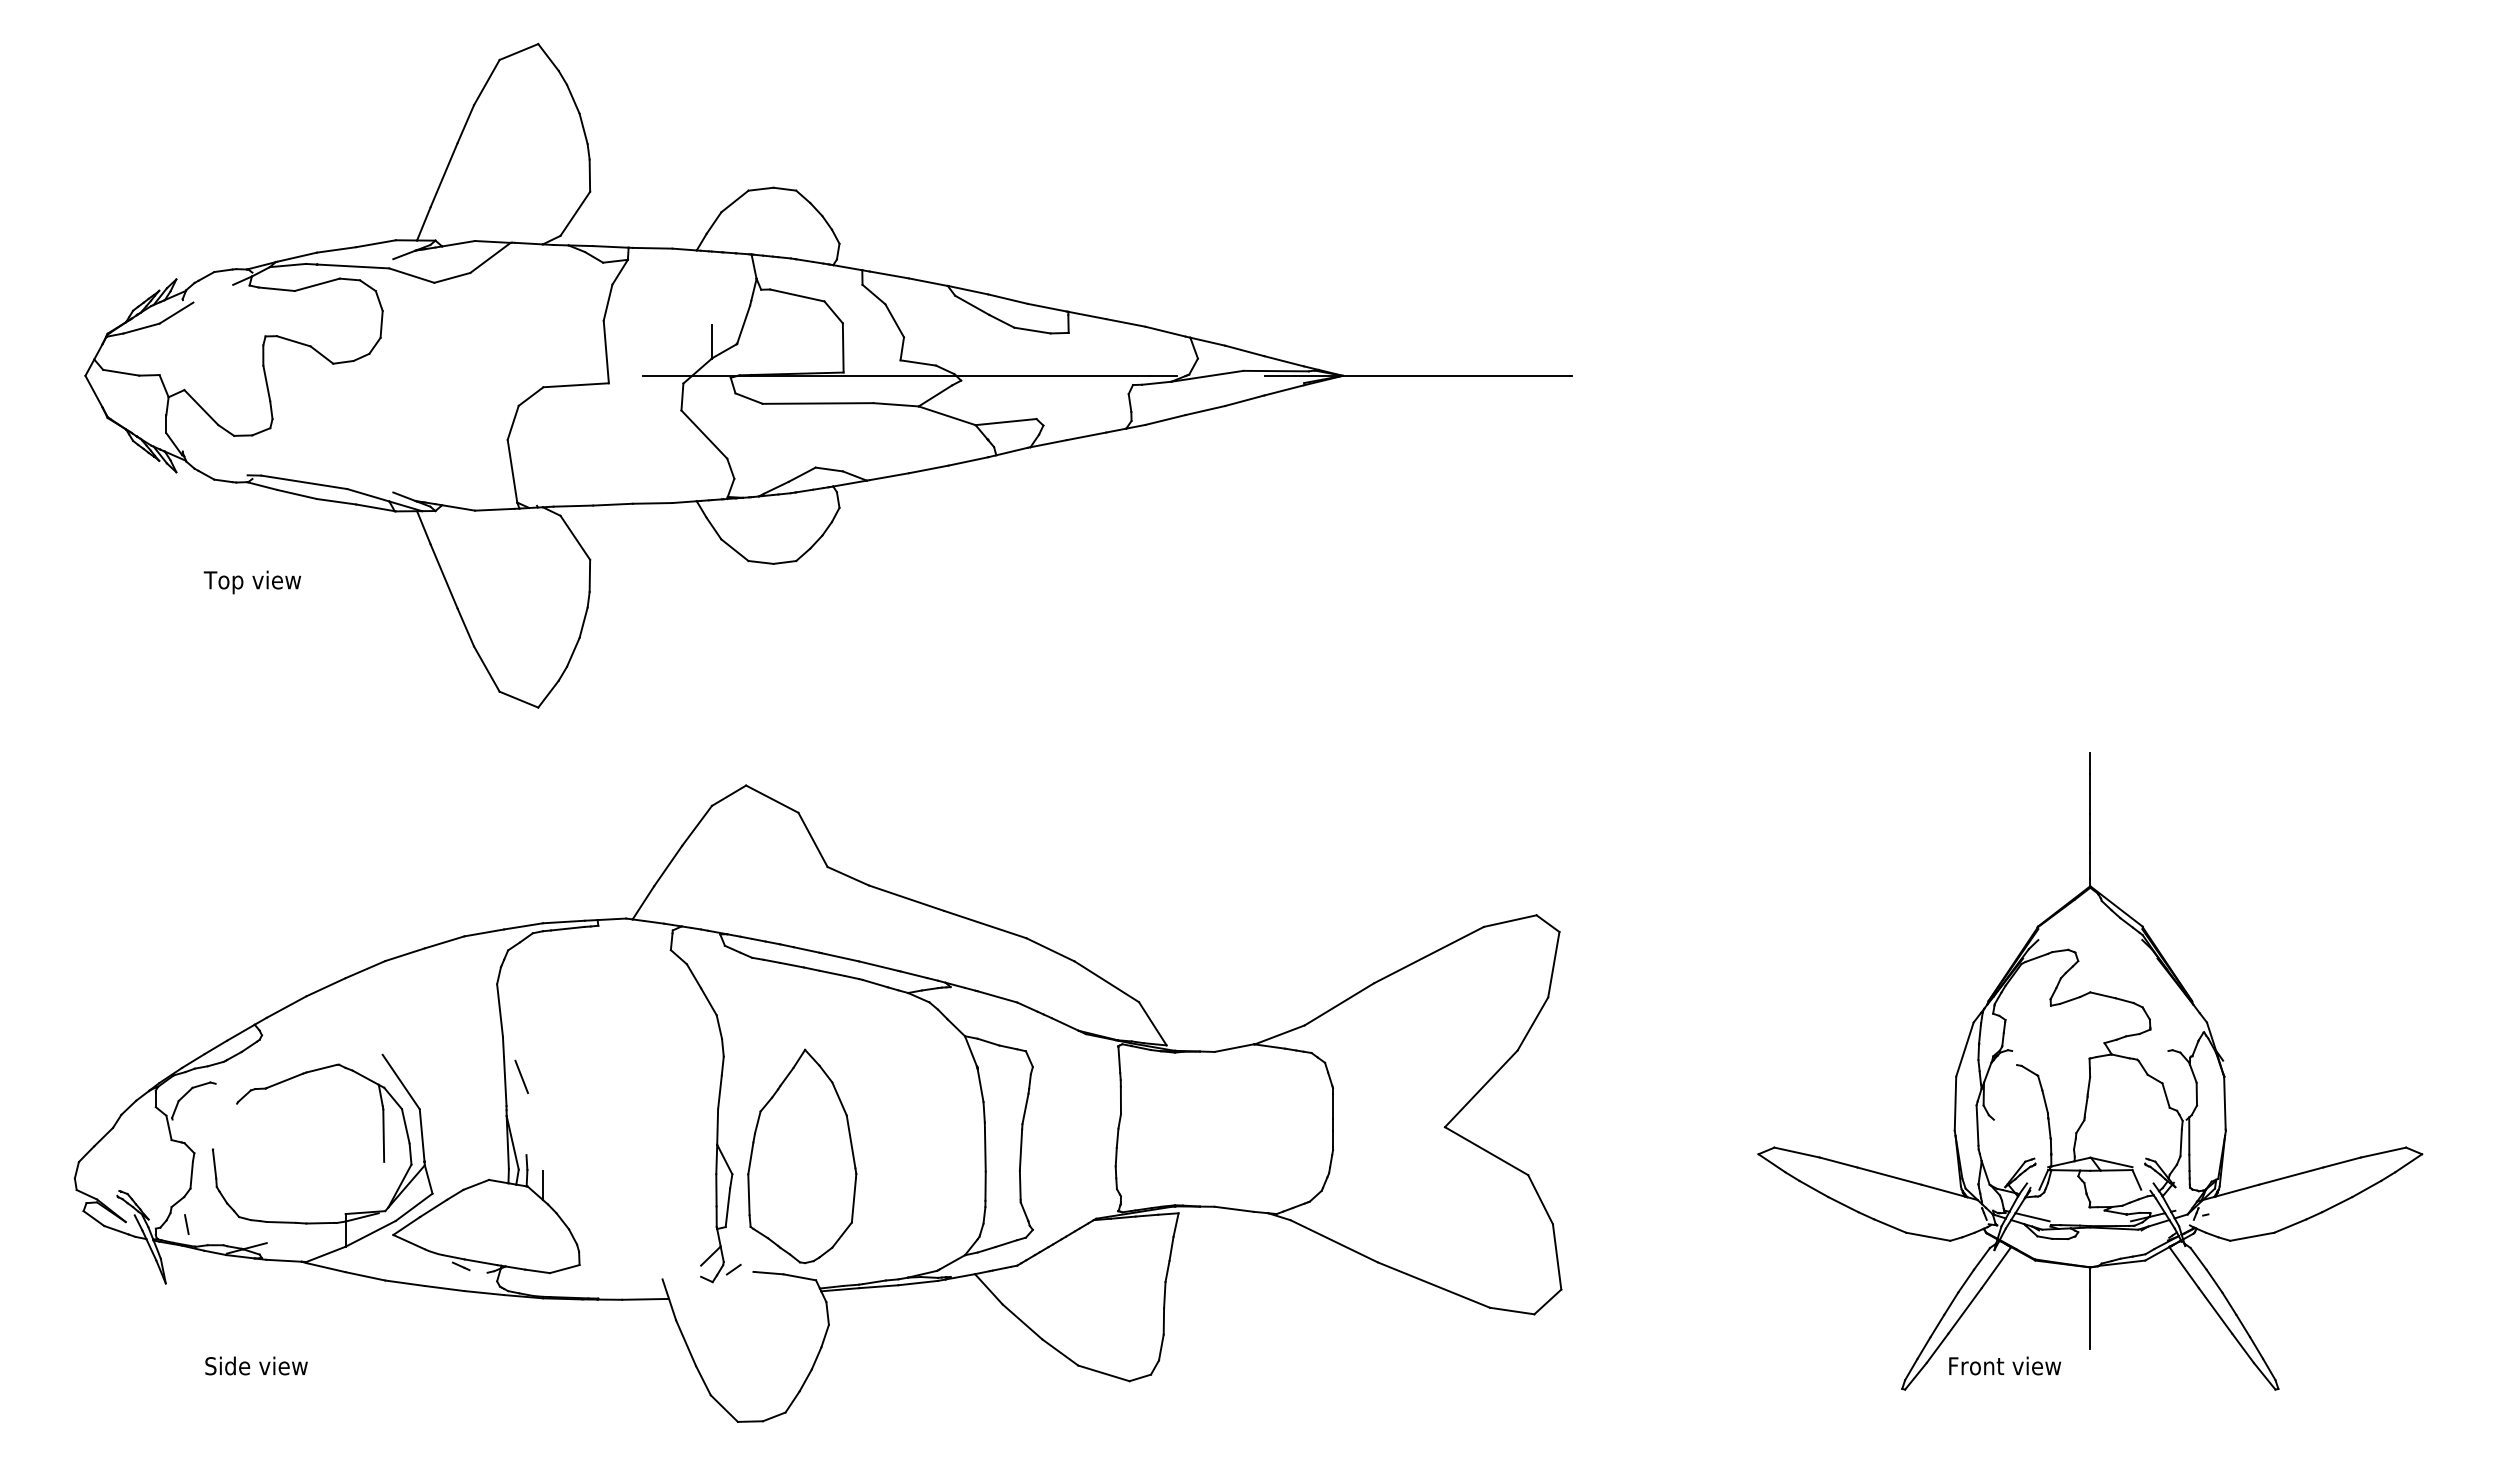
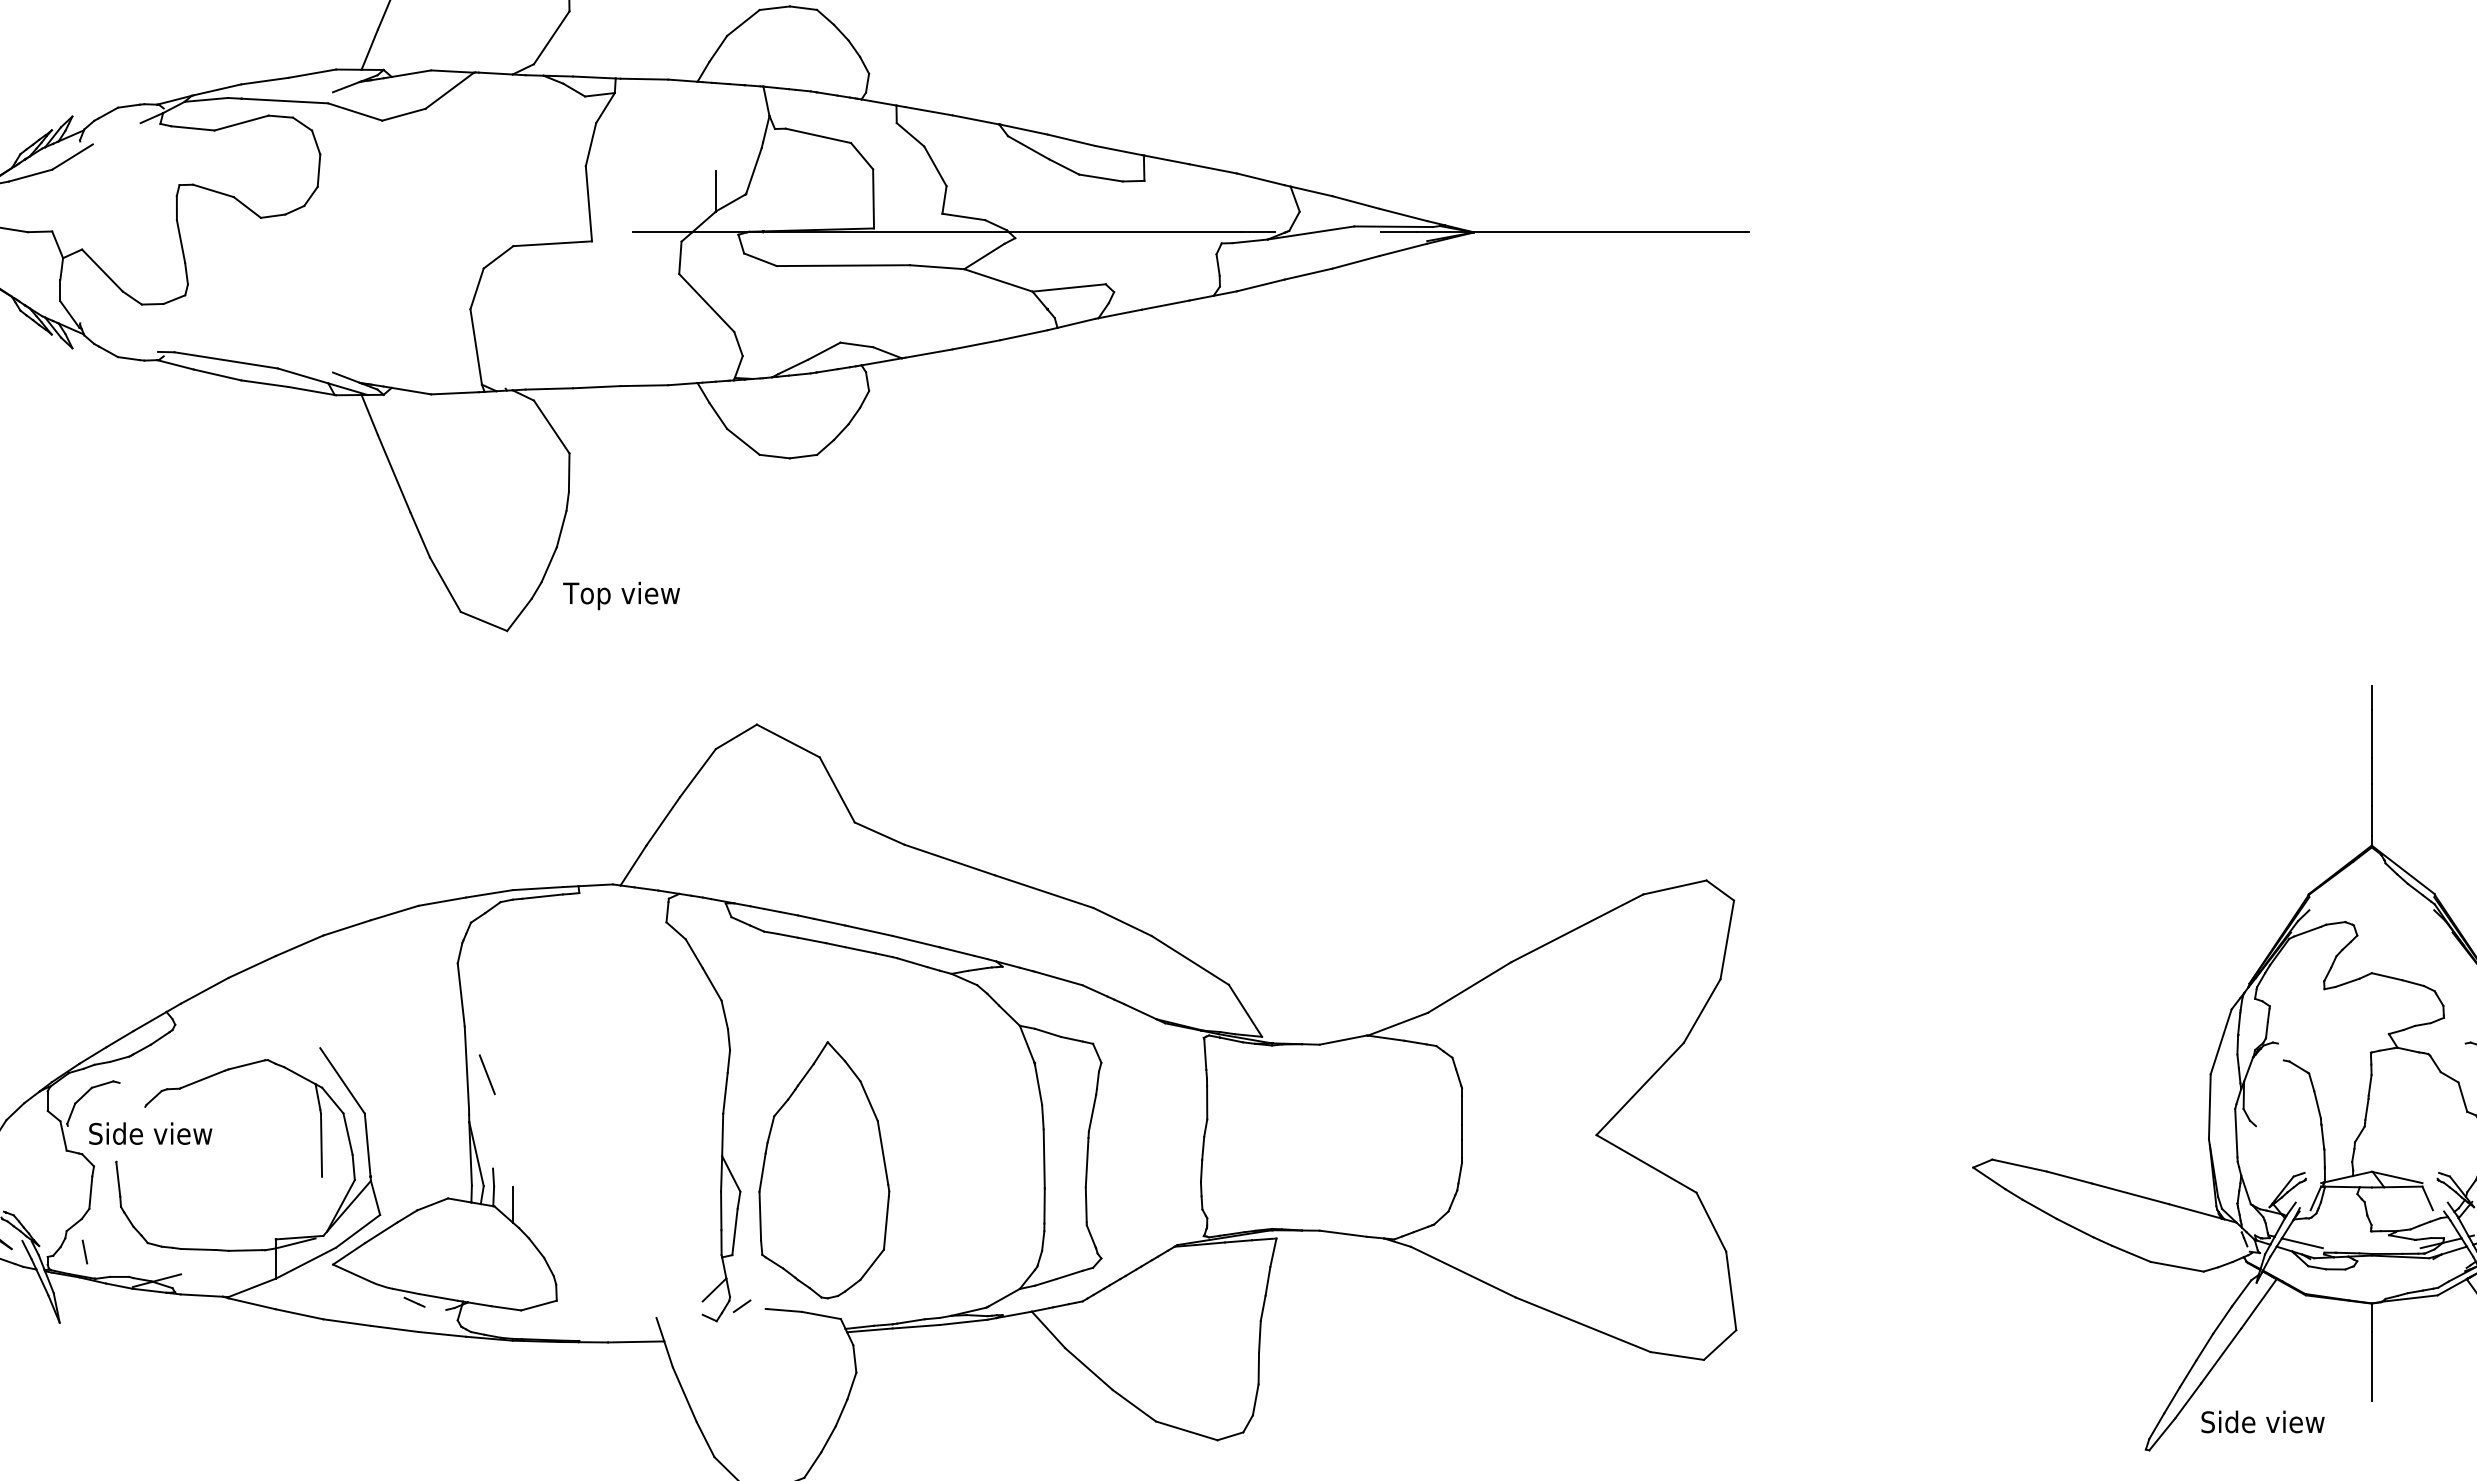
text: (252, 582) -> (621, 596), moved
text: (256, 1365) -> (150, 1133), moved
text: (2004, 1365) -> (2268, 1421), Front view -> Side view

